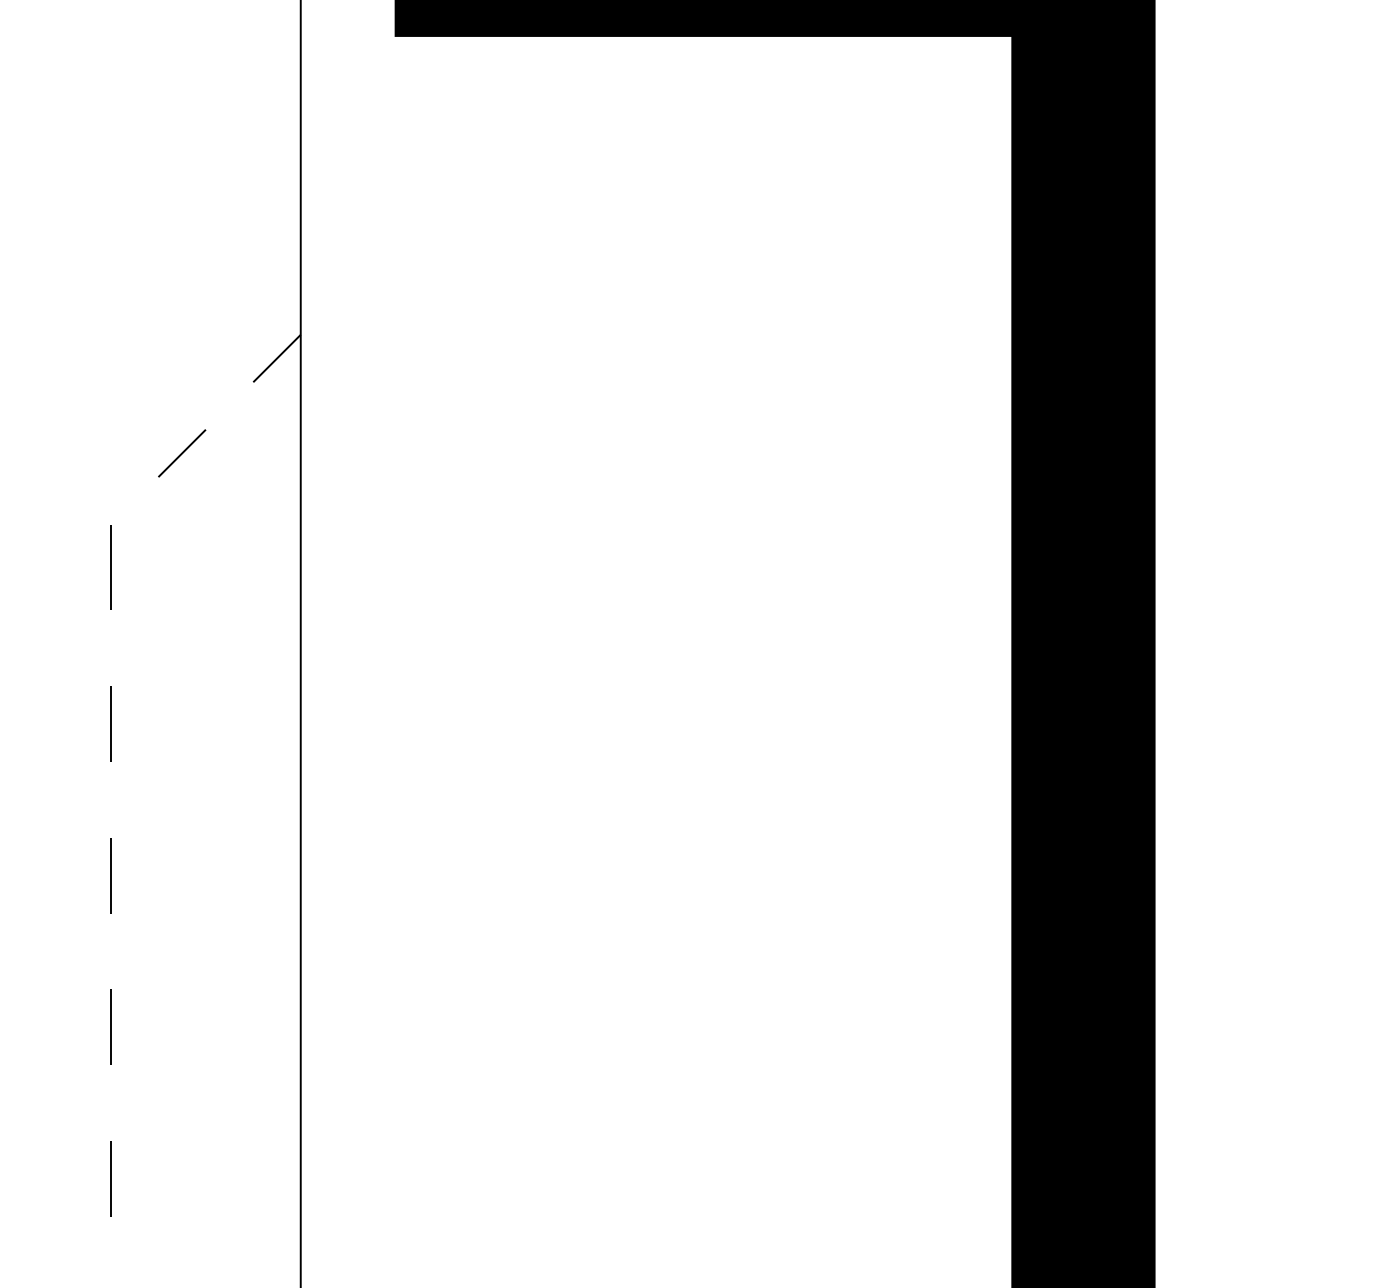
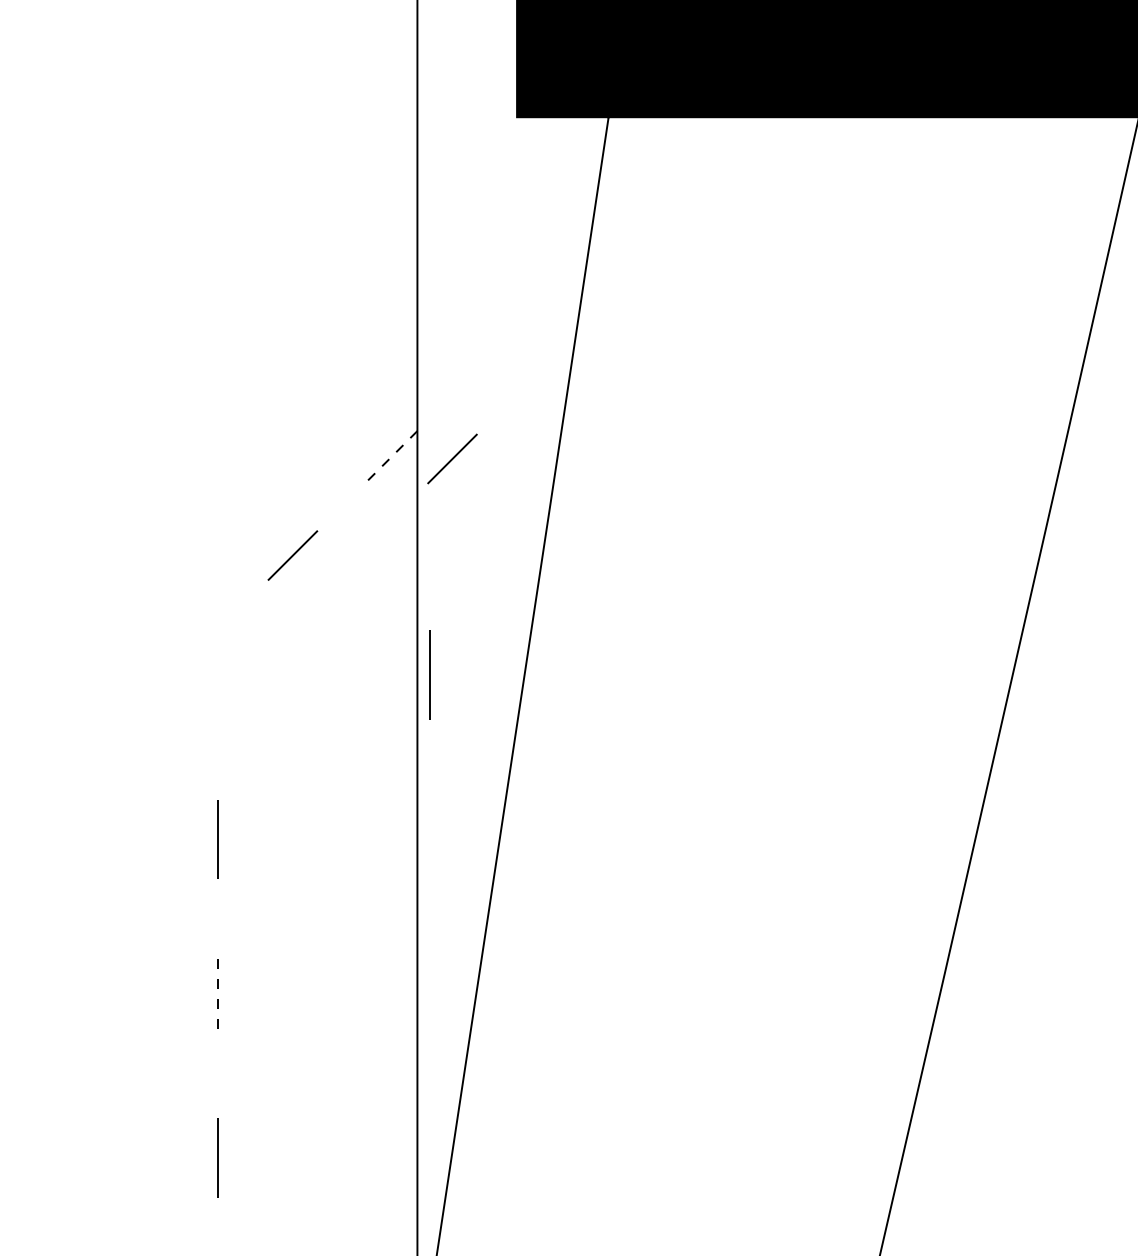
line: (277, 358) -> (393, 455), solid -> dashed
line: (334, 361) -> (452, 459), added
line: (110, 567) -> (429, 675), moved
line: (111, 875) -> (218, 998), solid -> dashed

